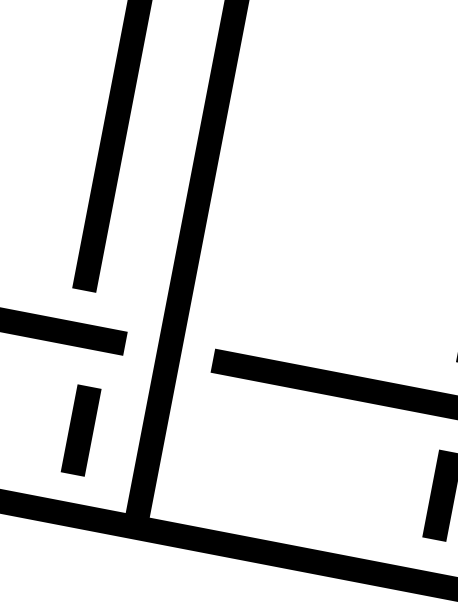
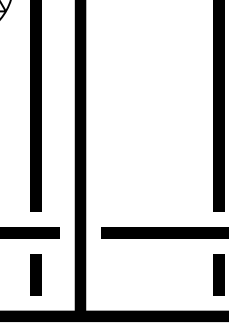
line: (80, 429) -> (35, 274), moved

